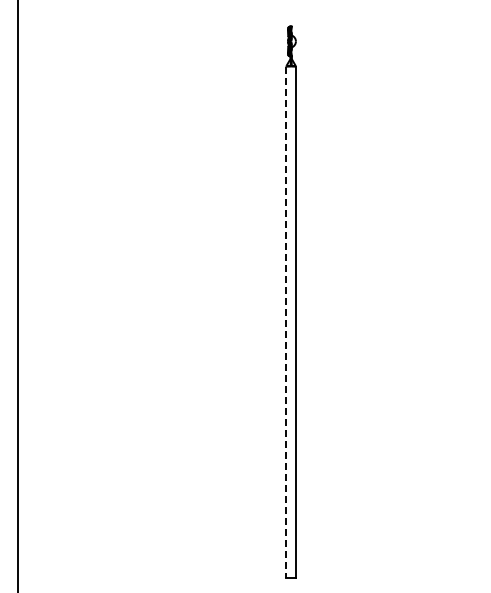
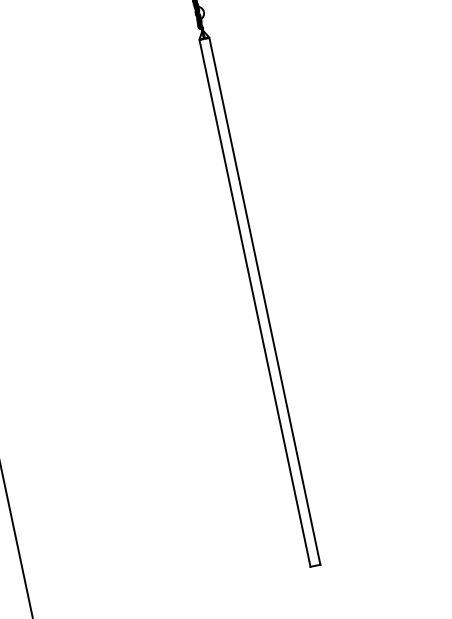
line: (286, 322) -> (255, 303), dashed -> solid

